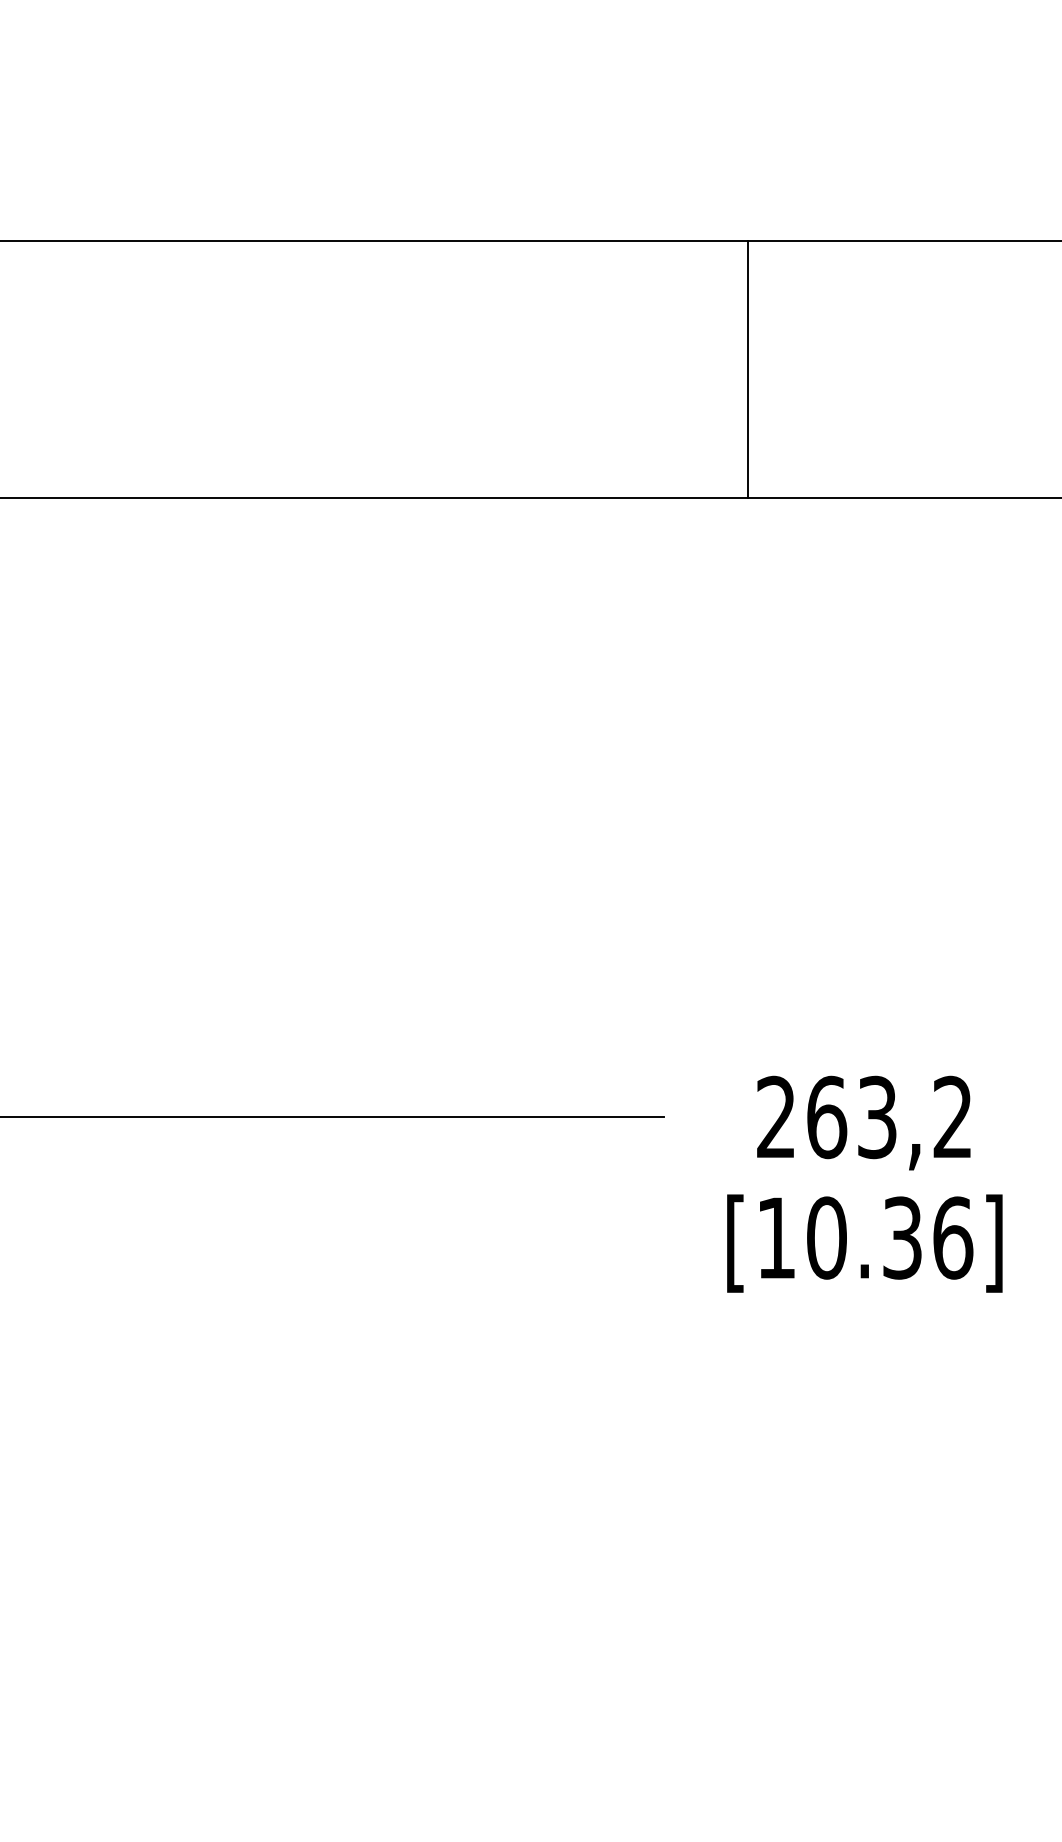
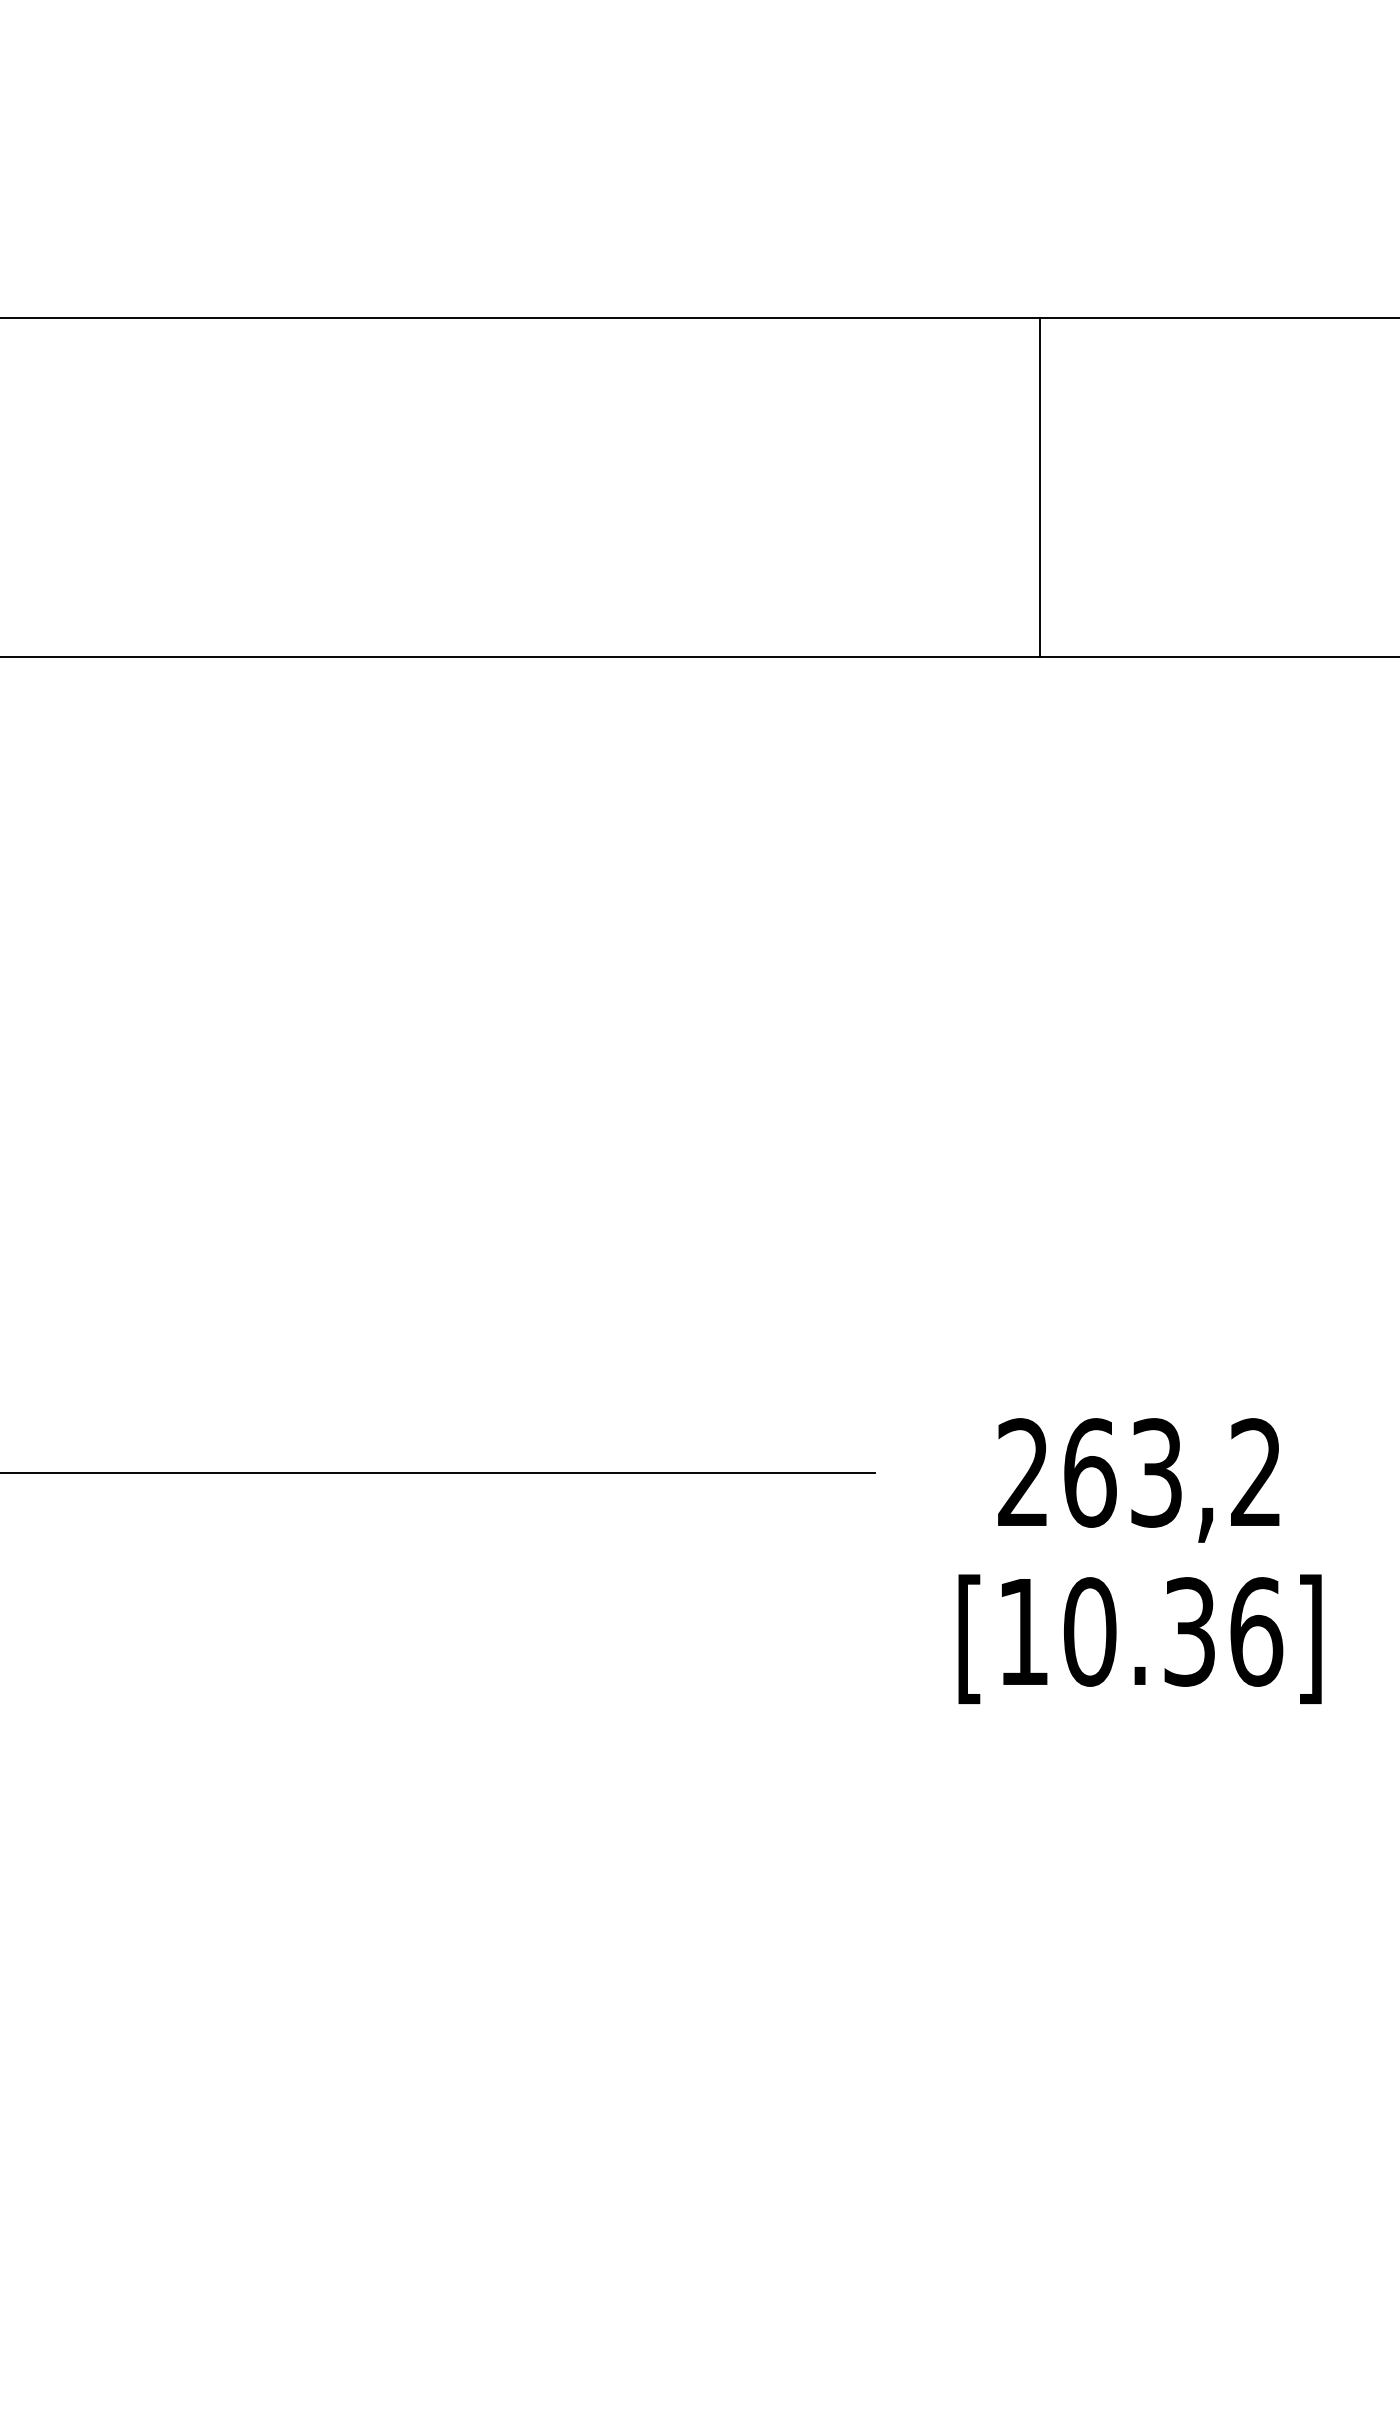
line: (747, 369) -> (1039, 486), moved

